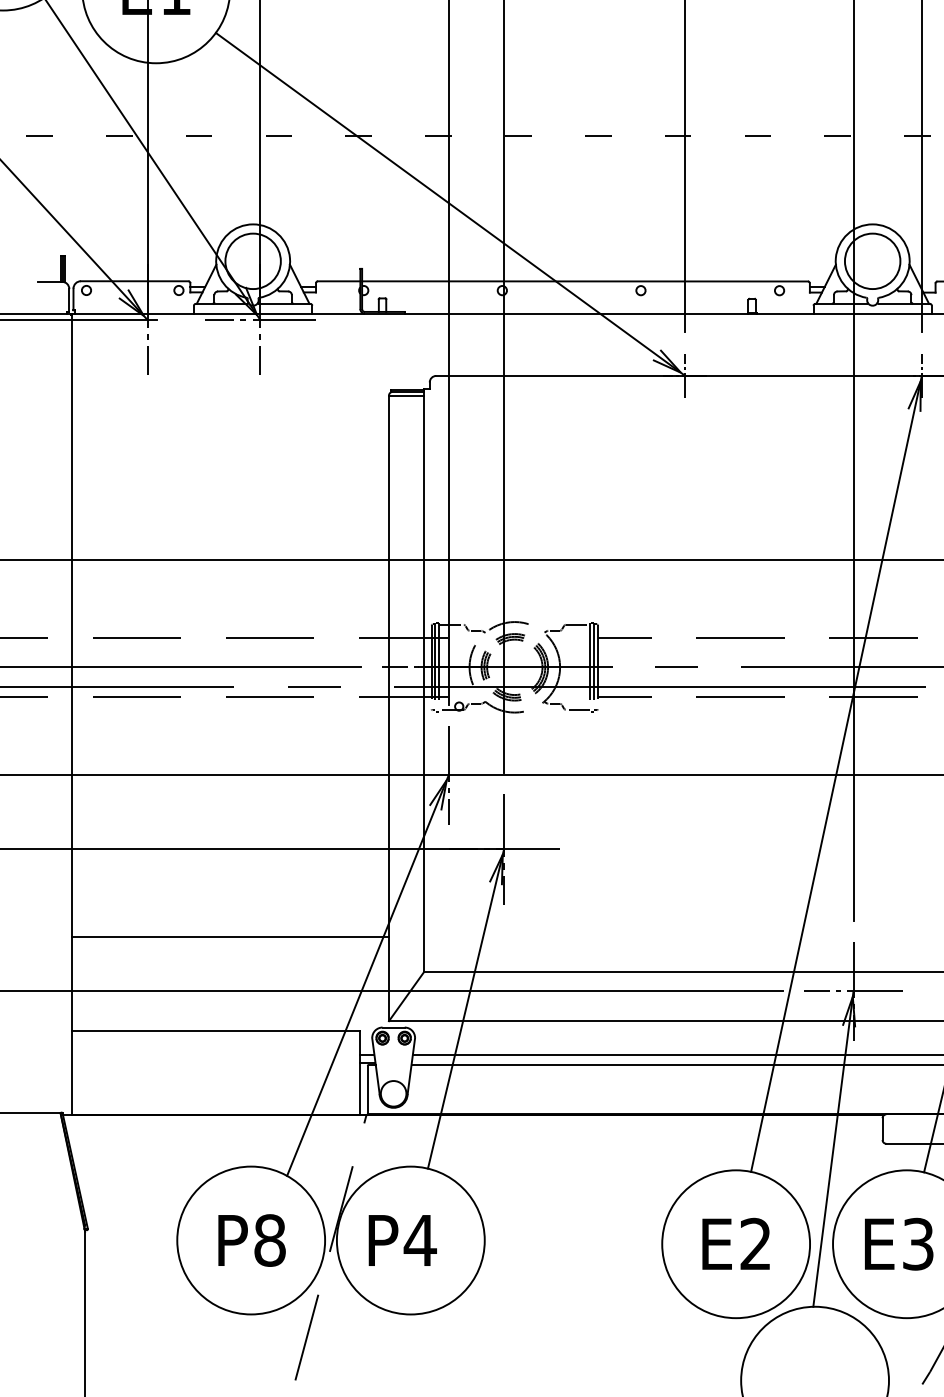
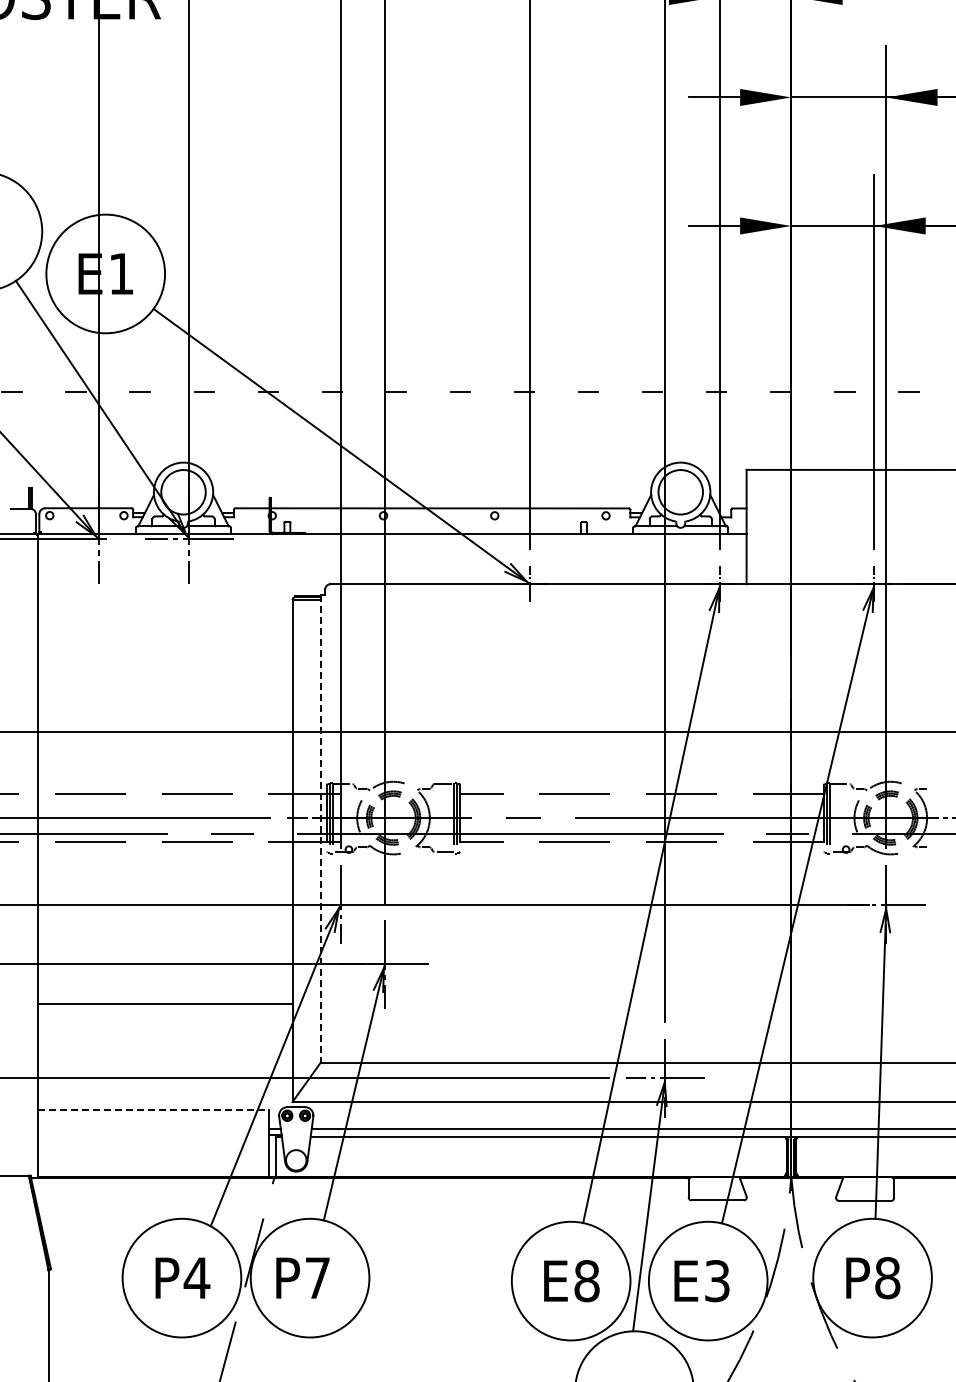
line: (423, 681) -> (320, 829), solid -> dashed
line: (229, 936) -> (164, 1004), moved
line: (215, 1030) -> (153, 1109), solid -> dashed
text: (420, 1239) -> (317, 1277), P4 -> P7
text: (269, 1240) -> (196, 1278), P8 -> P4
text: (755, 1244) -> (586, 1281), E2 -> E8

